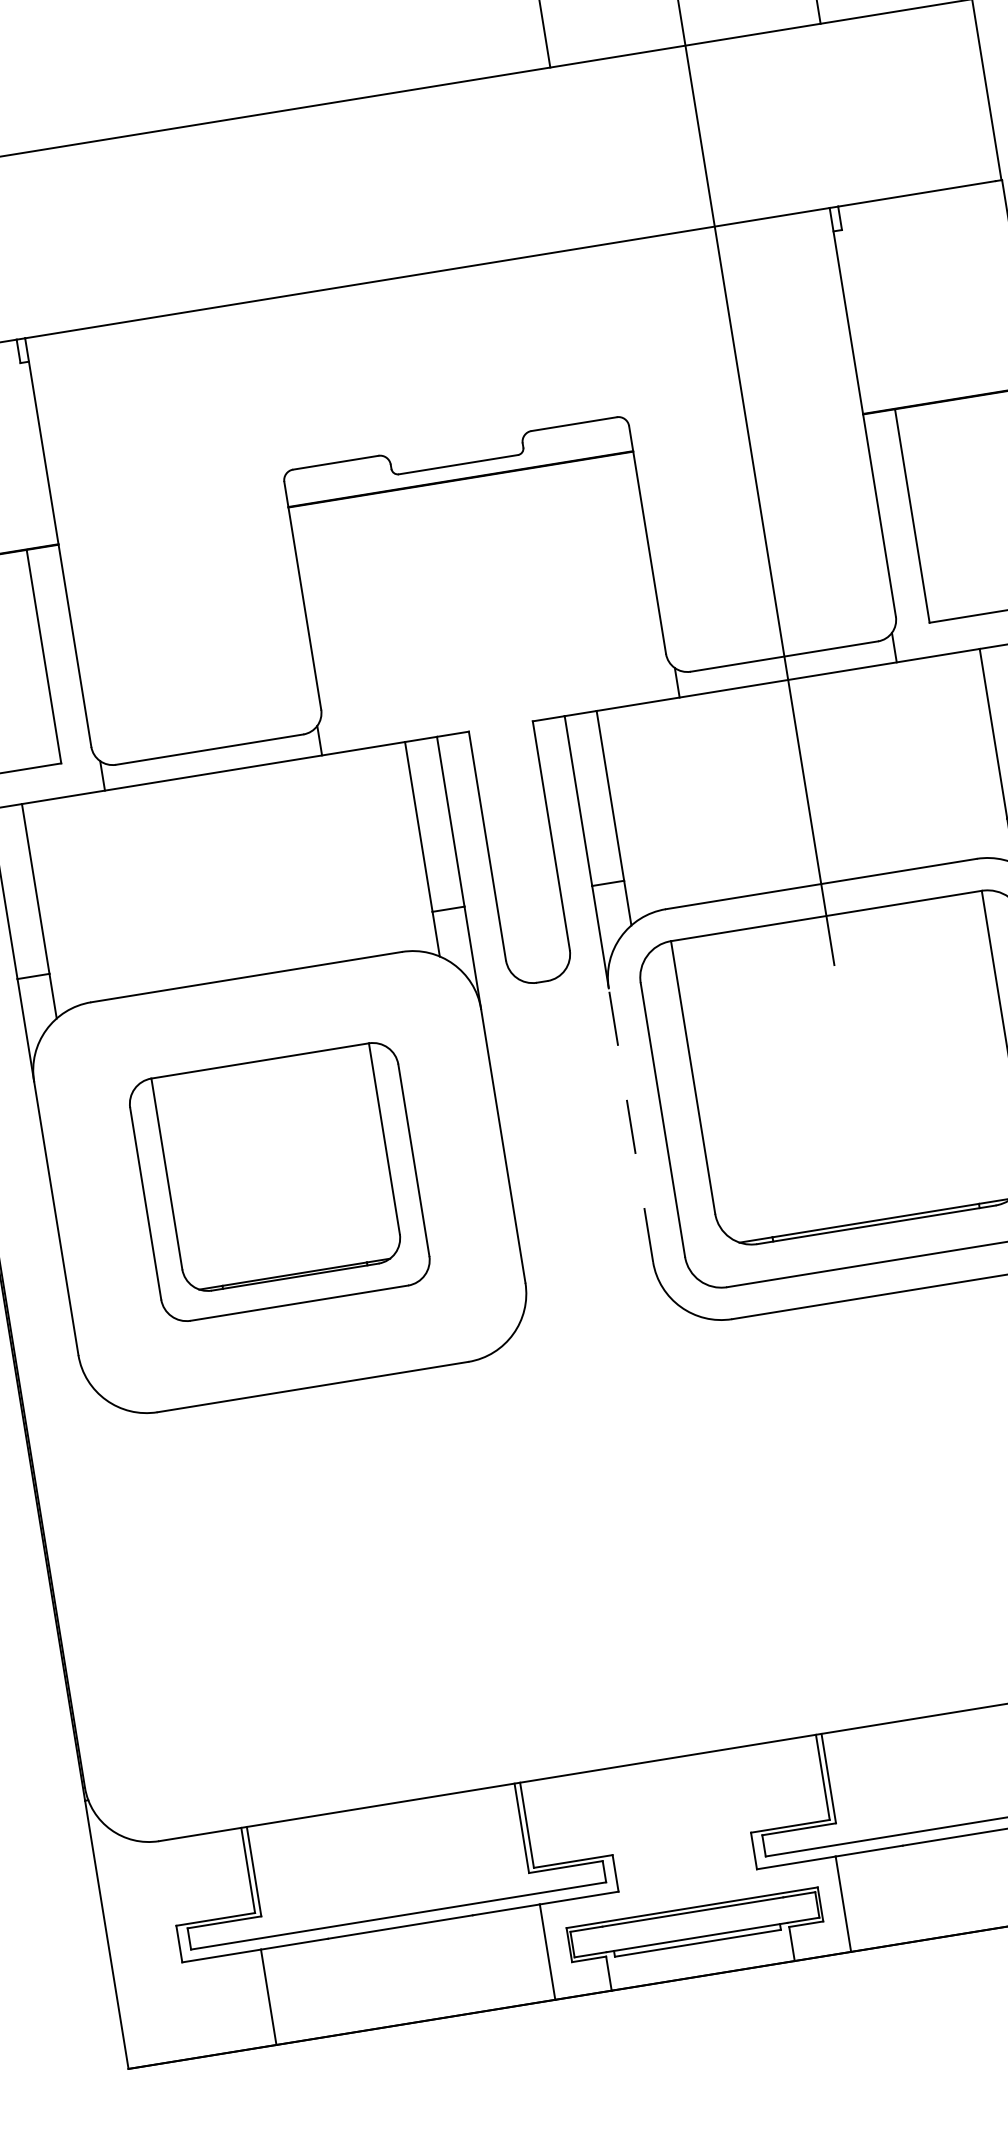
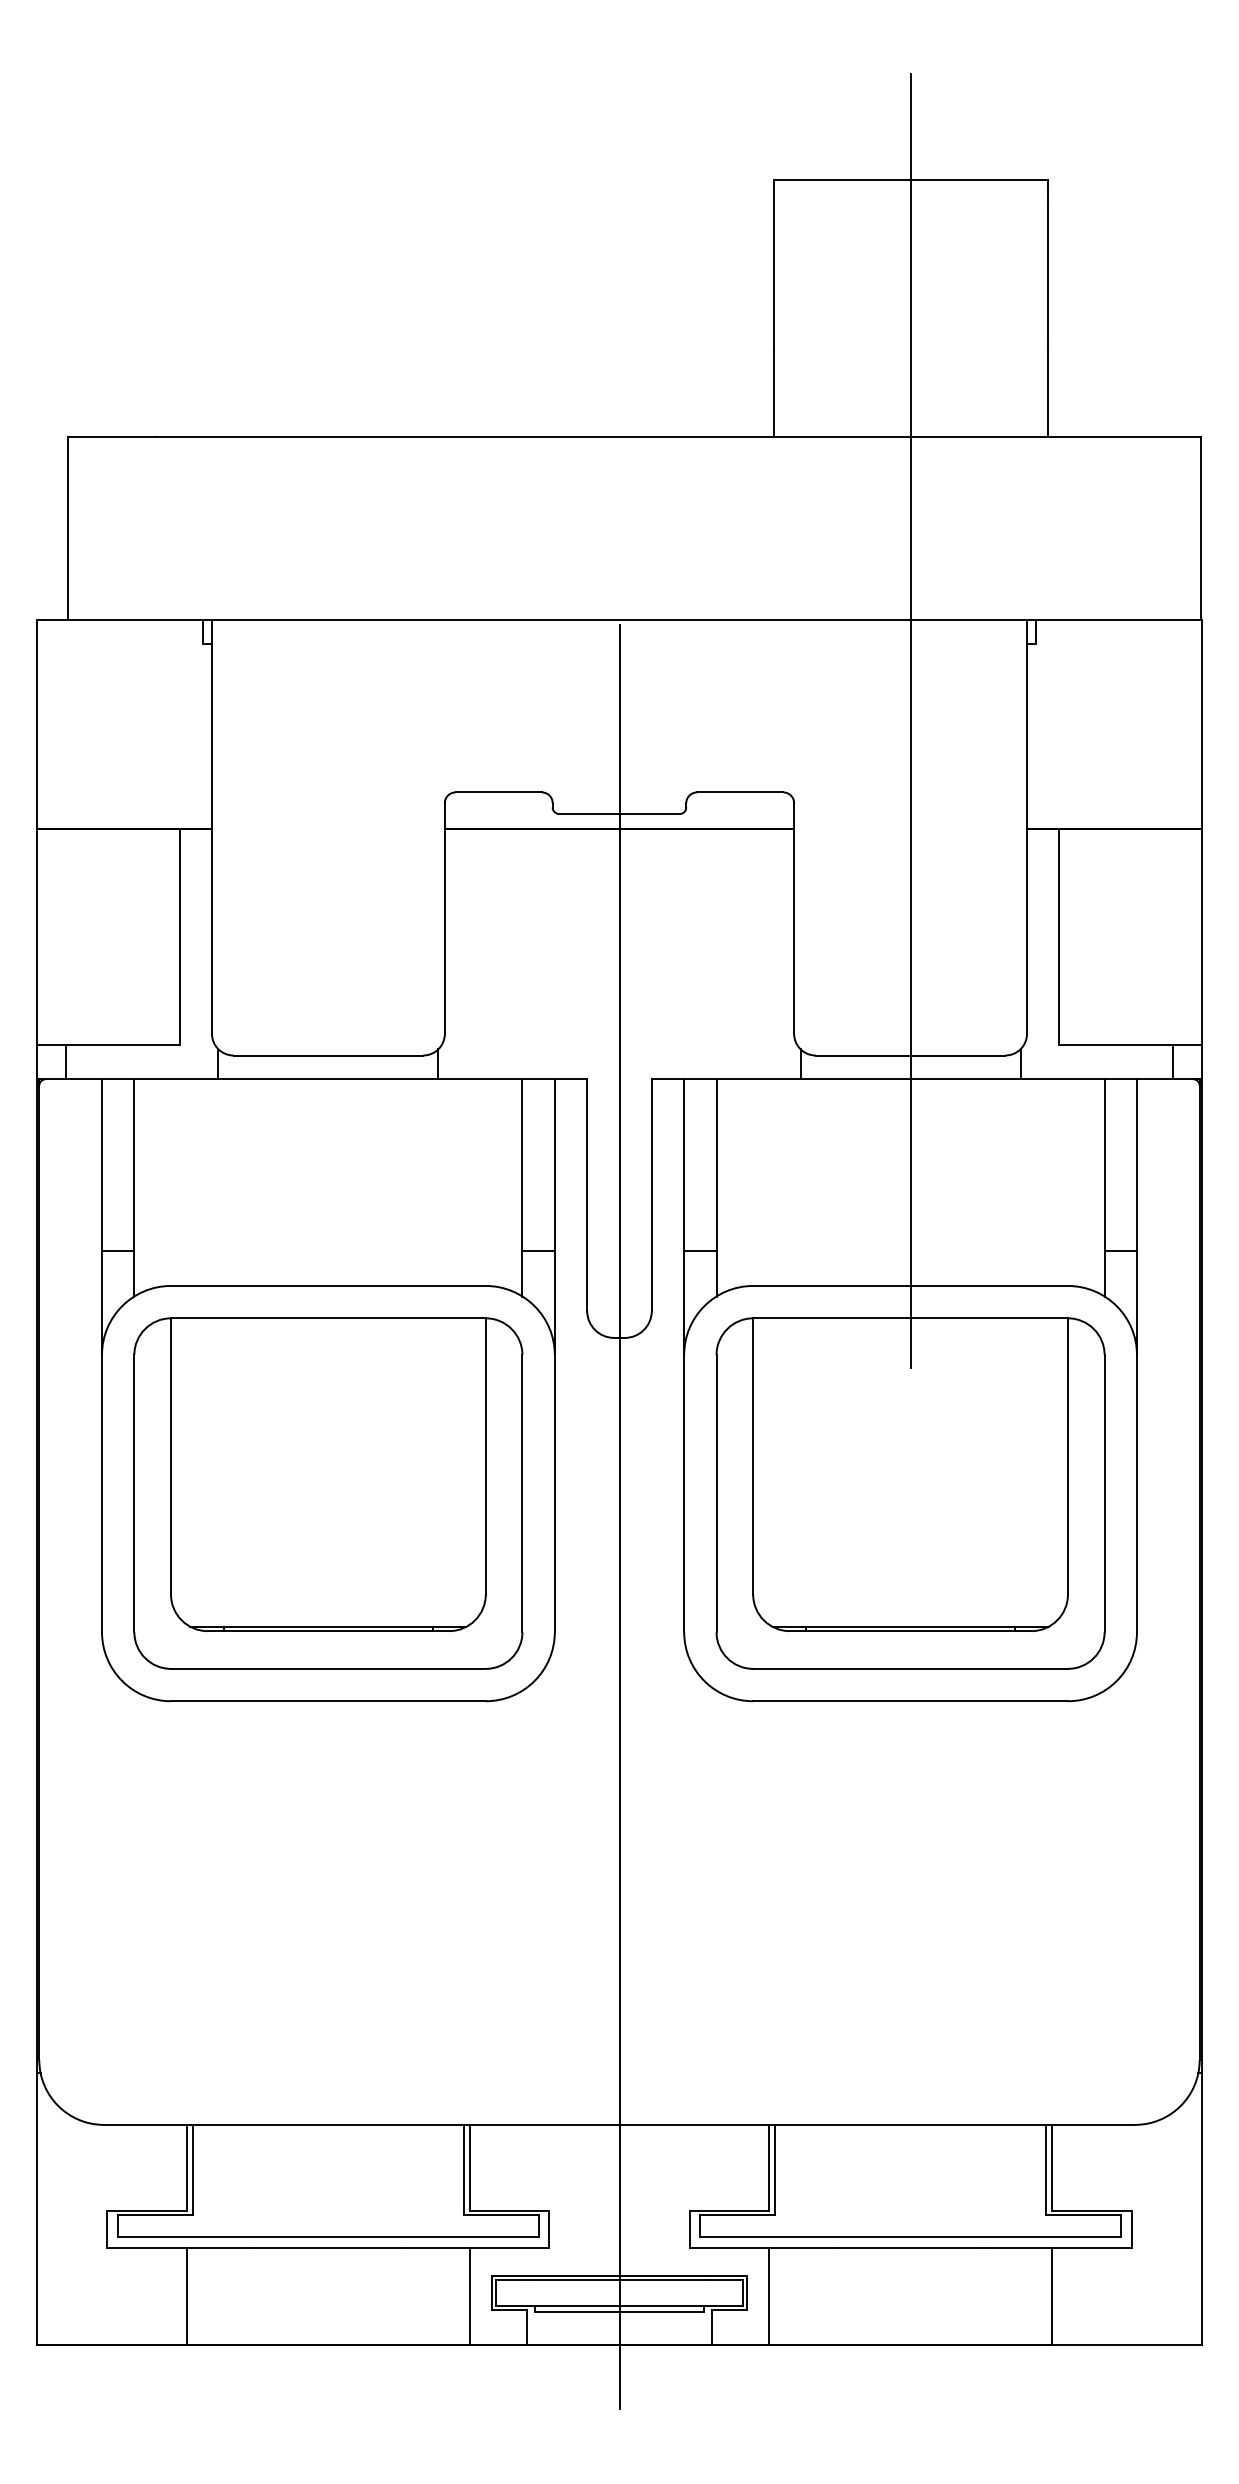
line: (631, 1125) -> (684, 1493), dashed -> solid
line: (570, 1159) -> (619, 1517), added
part: (279, 1181) -> (328, 1493), size x1.43

